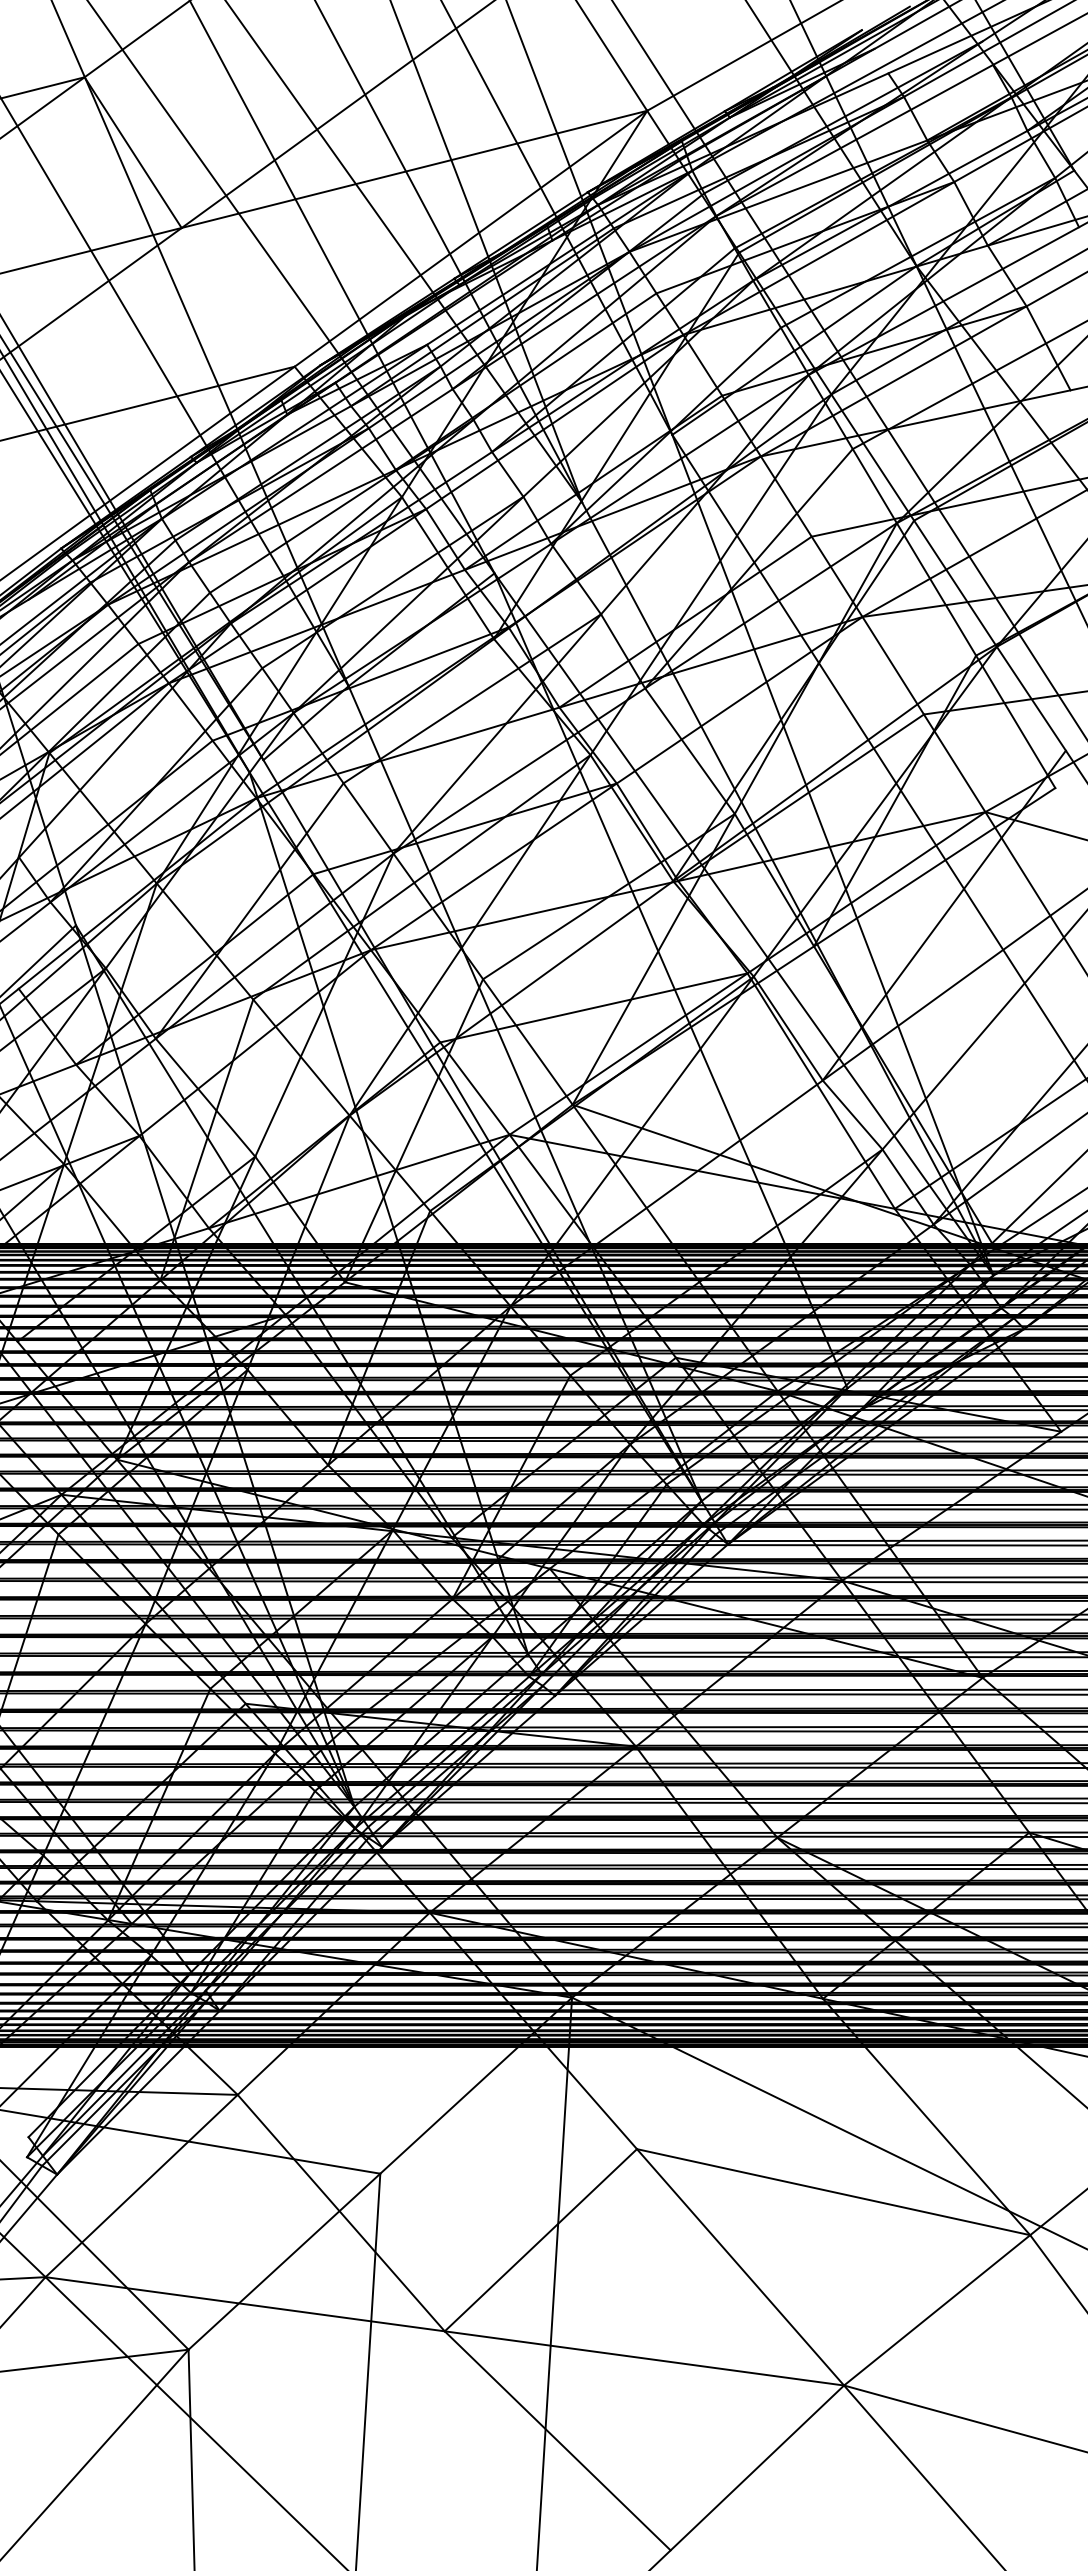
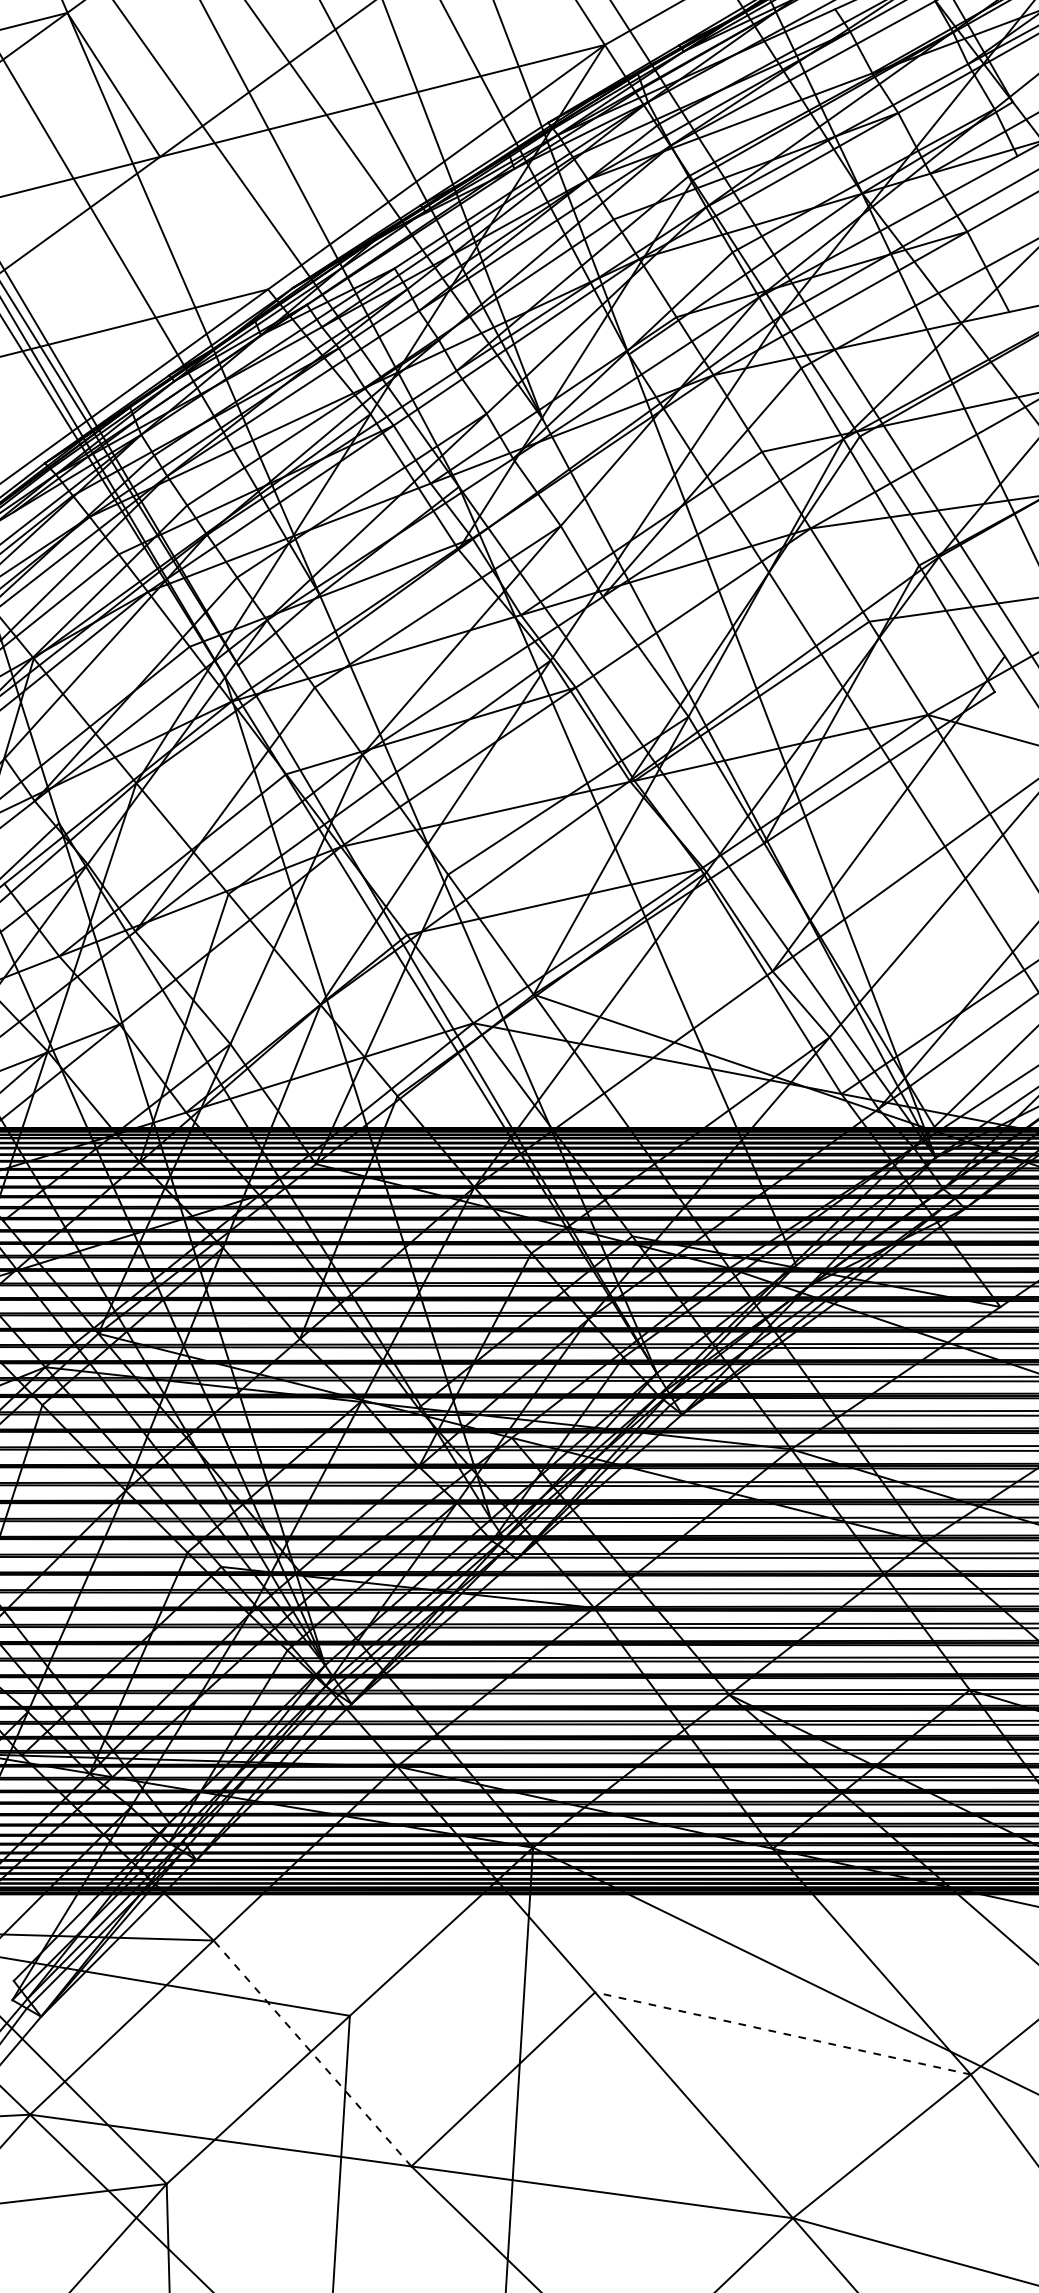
line: (833, 2192) -> (782, 2033), solid -> dashed
line: (340, 2212) -> (311, 2052), solid -> dashed

